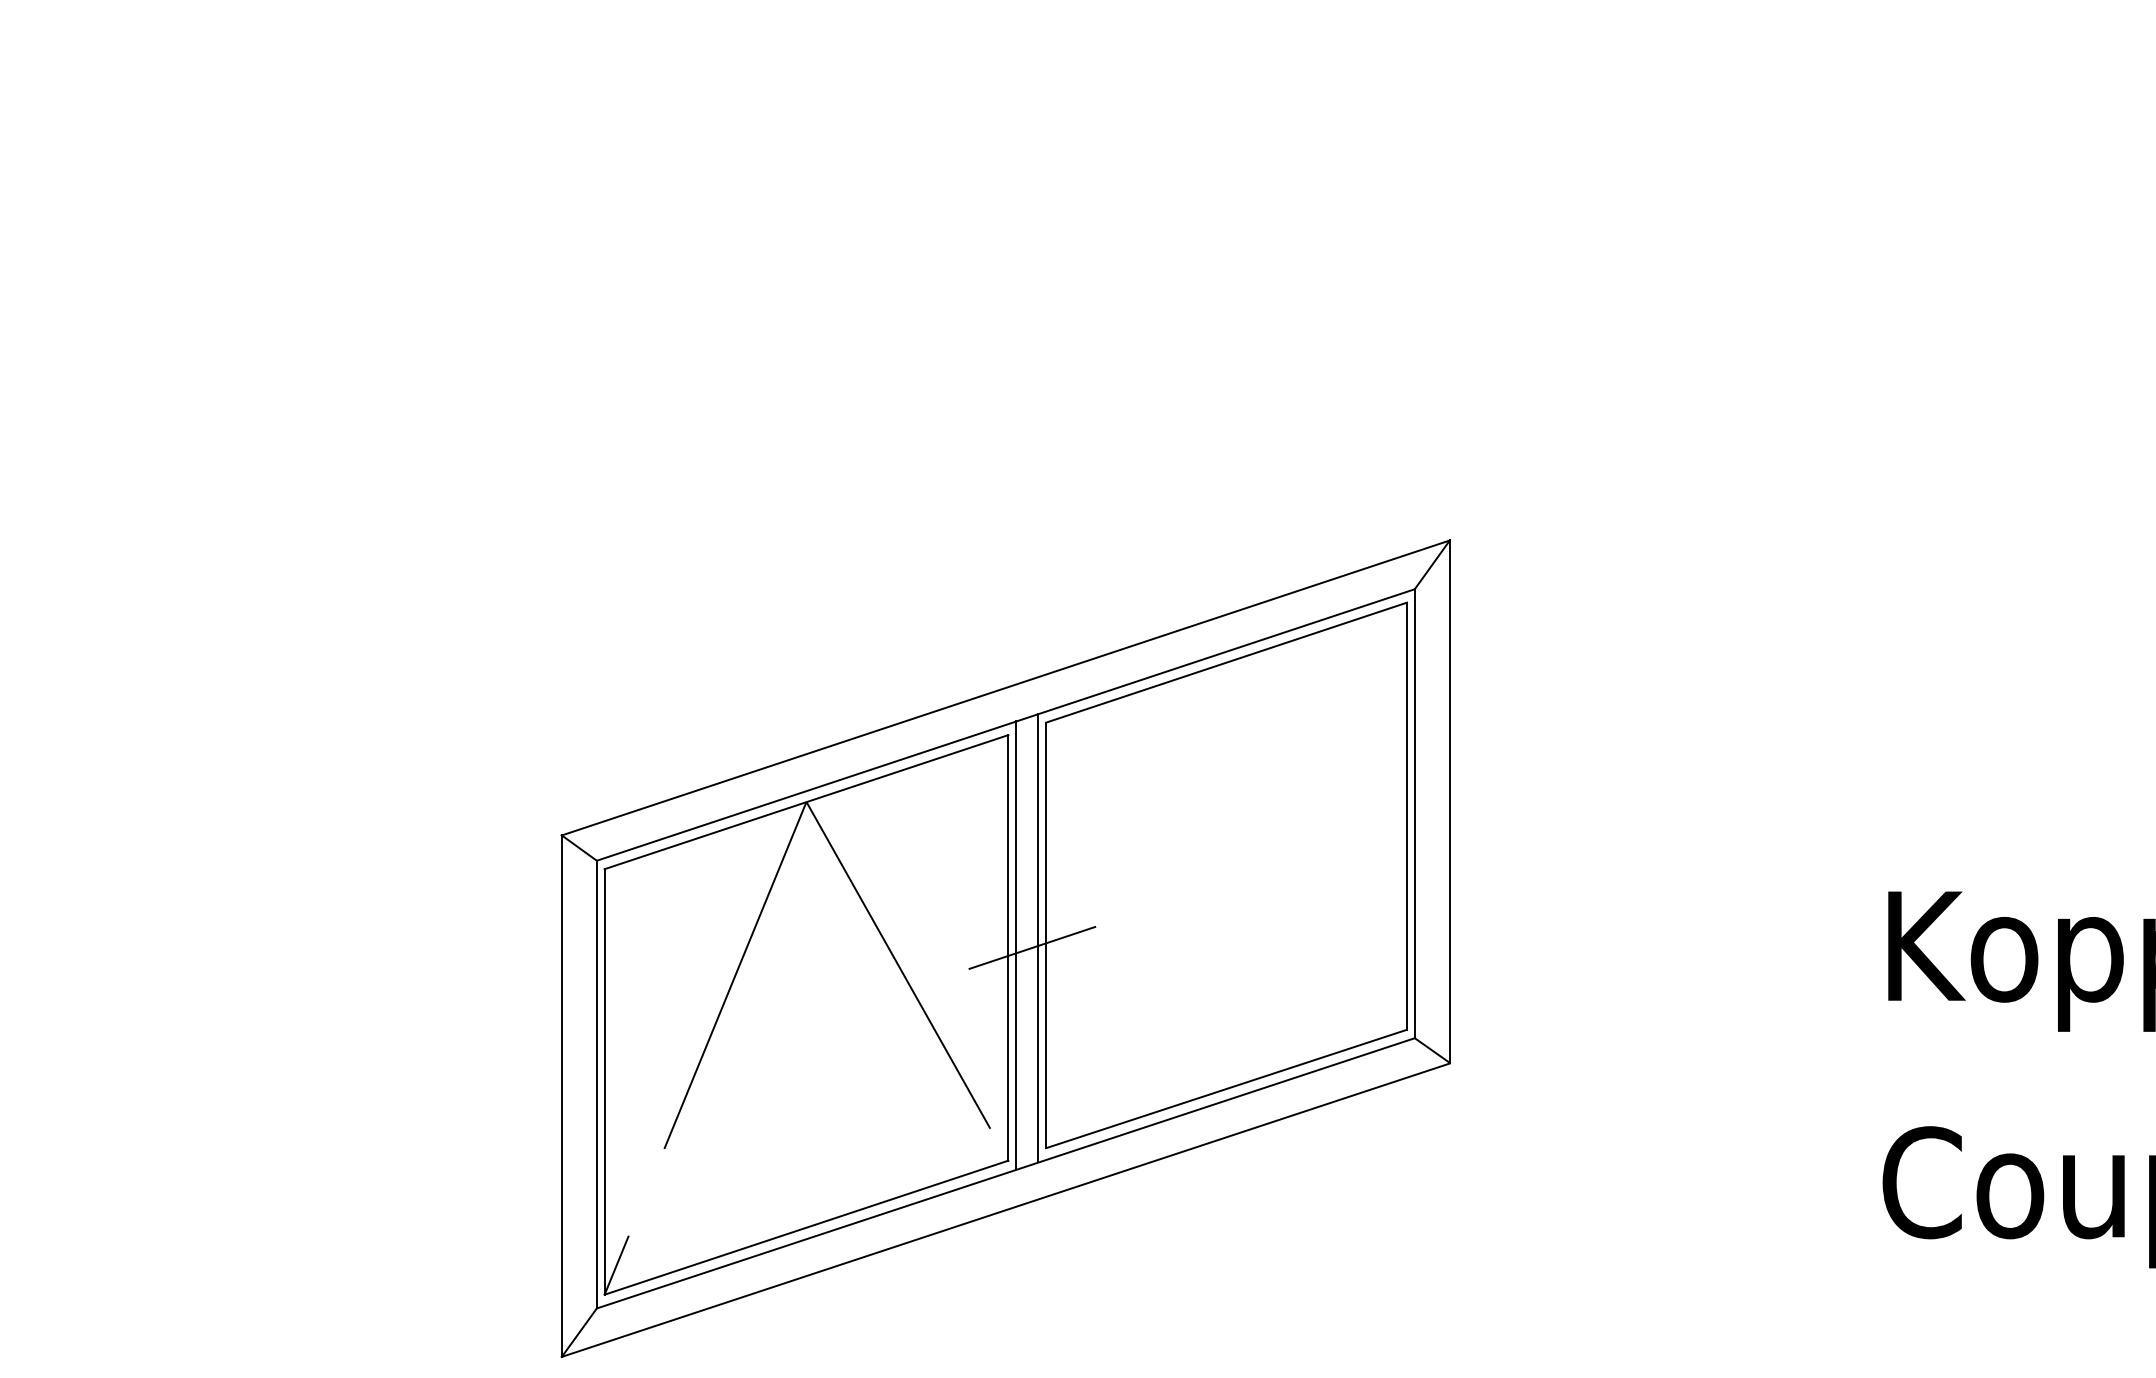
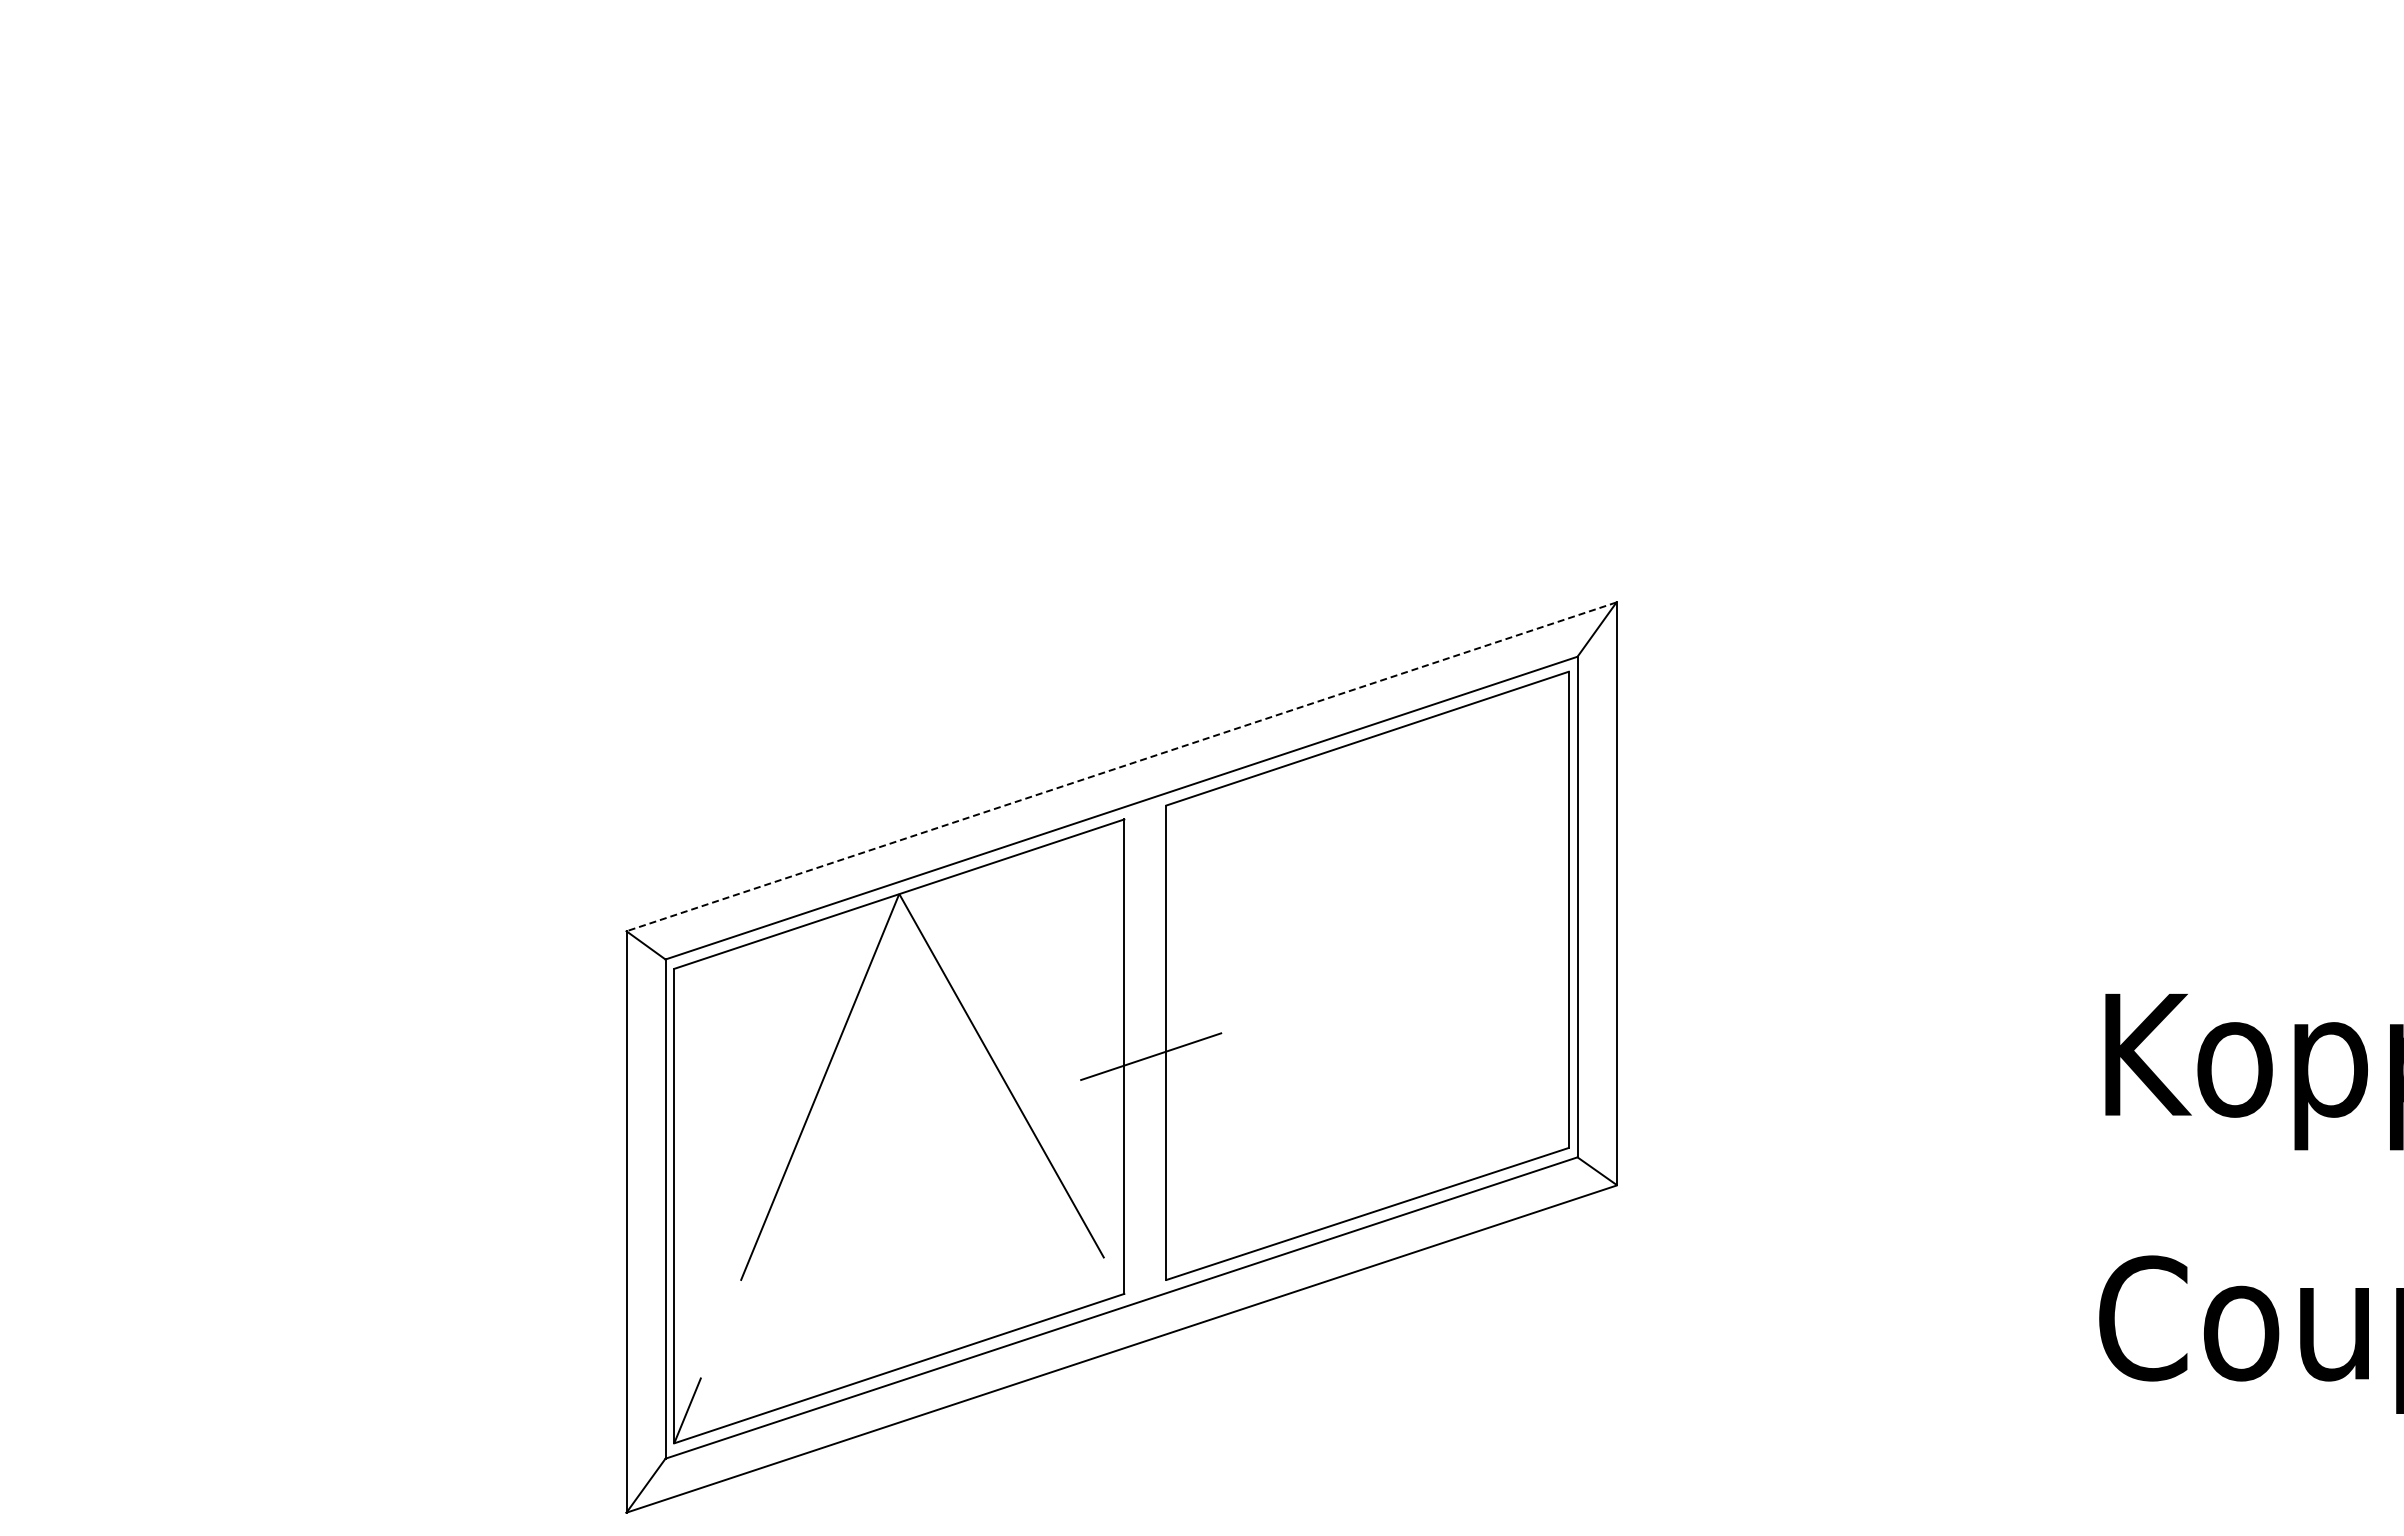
line: (1005, 687) -> (1121, 766), solid -> dashed
line: (1038, 937) -> (1157, 1045), removed
line: (1016, 945) -> (1133, 1053), removed

